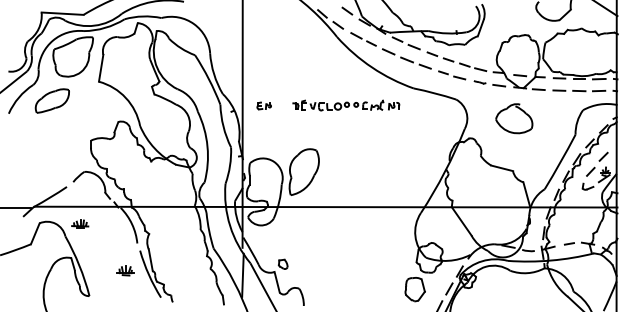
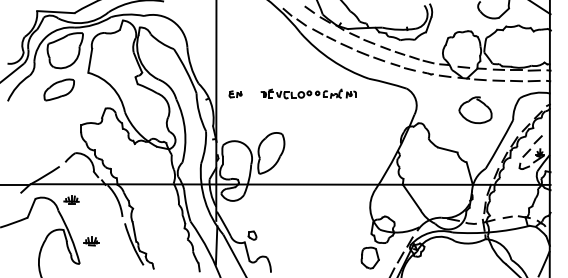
part: (51, 100) -> (58, 89), moved
part: (514, 118) -> (475, 110), moved
part: (125, 270) -> (91, 241), moved

